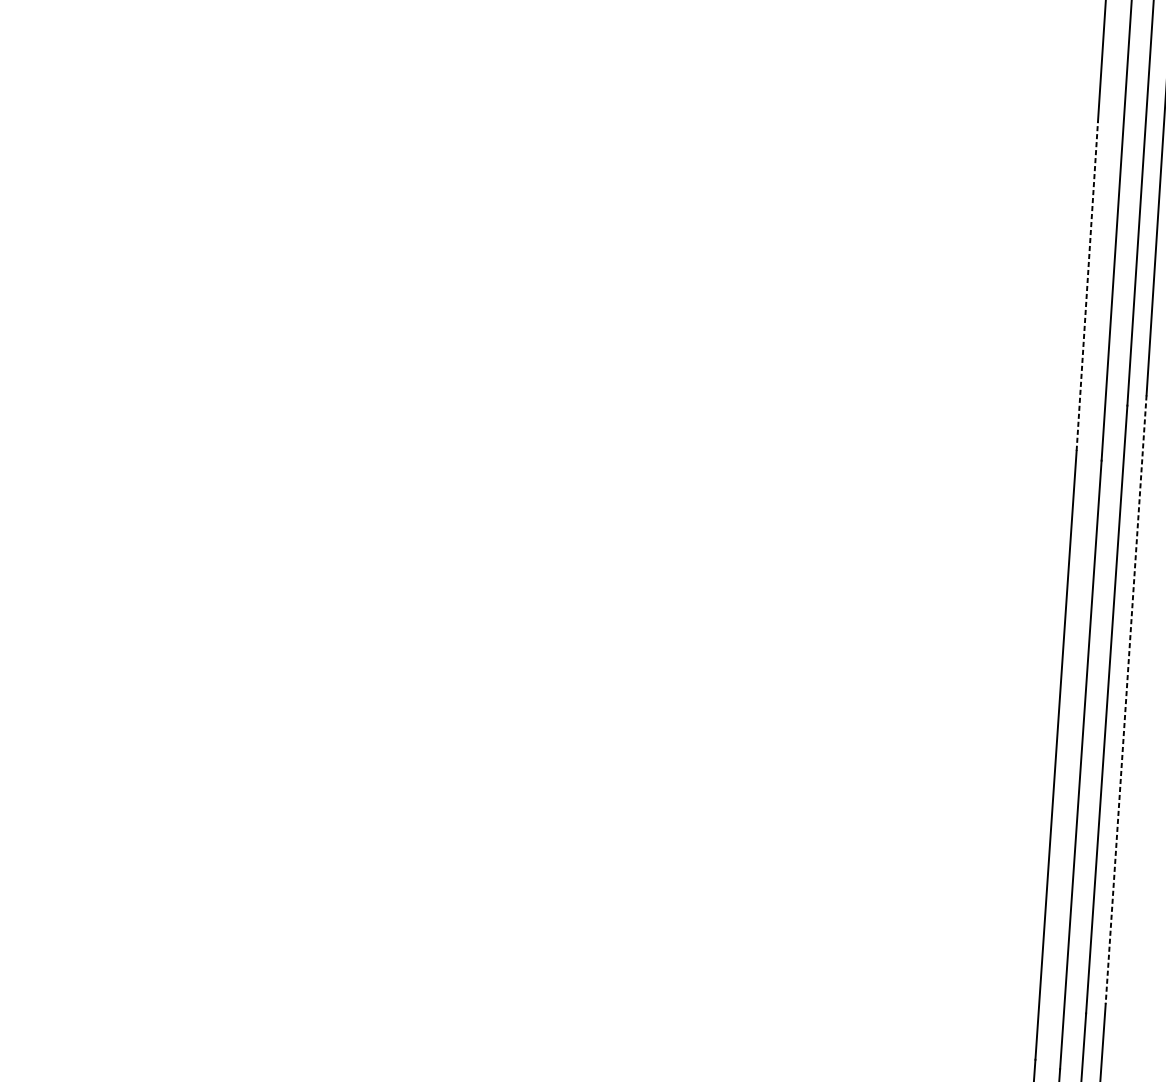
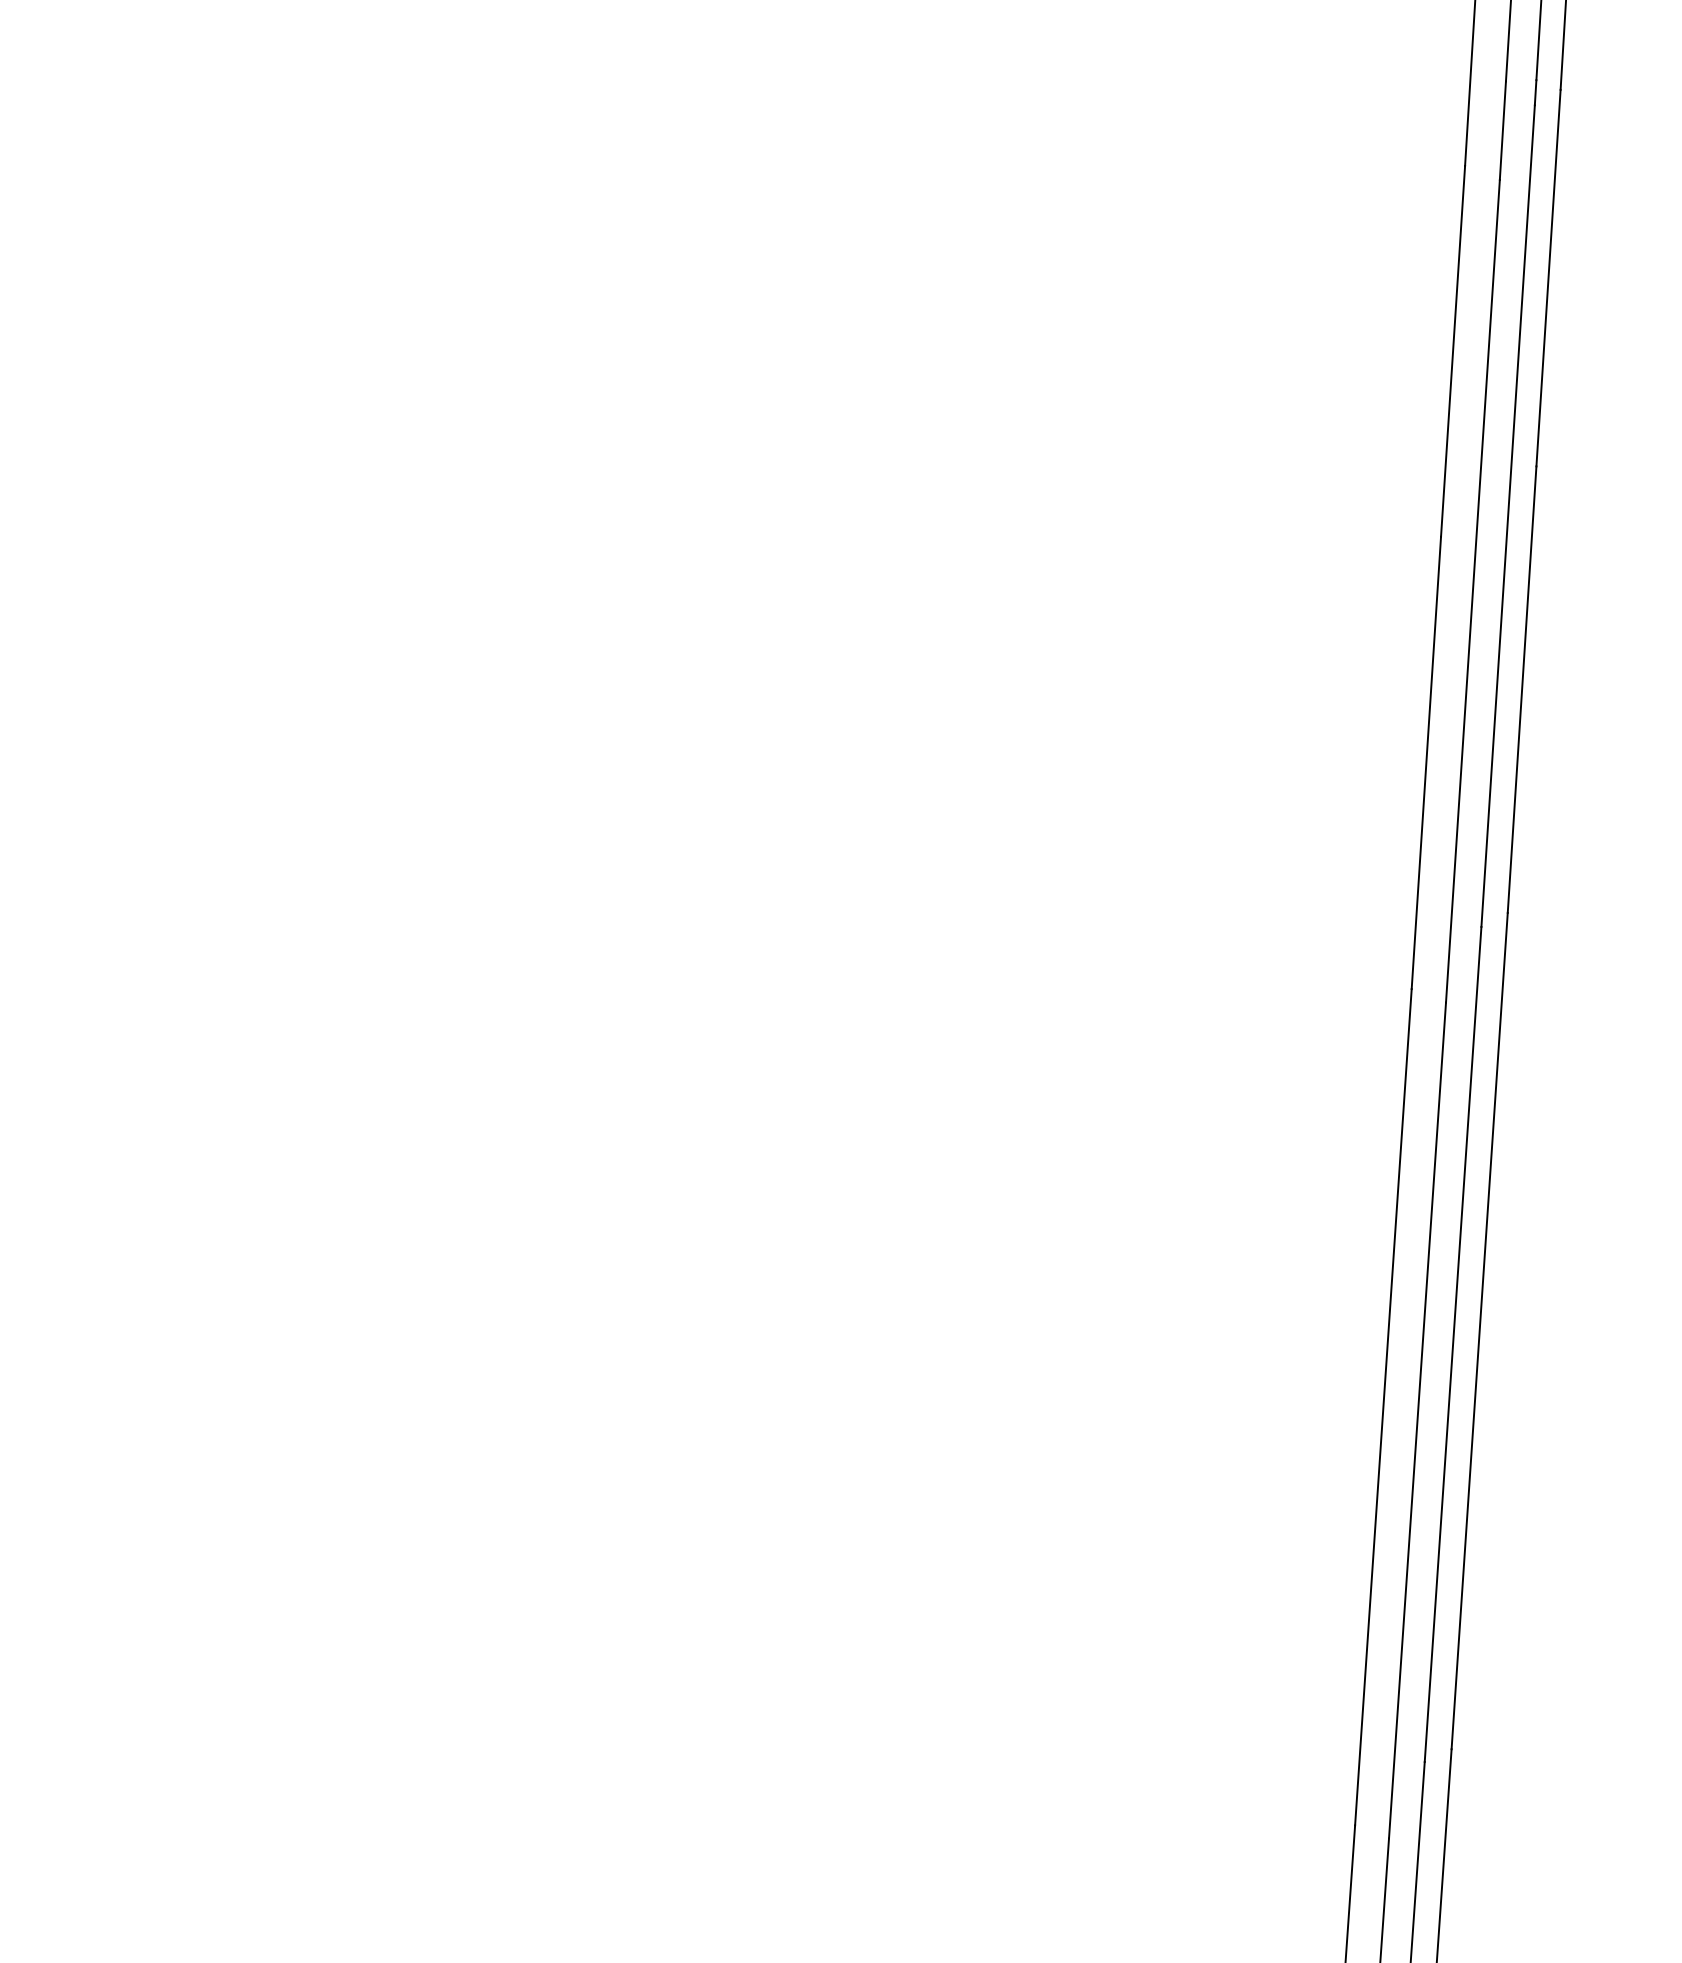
line: (1087, 285) -> (1426, 762), dashed -> solid
line: (1125, 700) -> (1479, 1331), dashed -> solid

